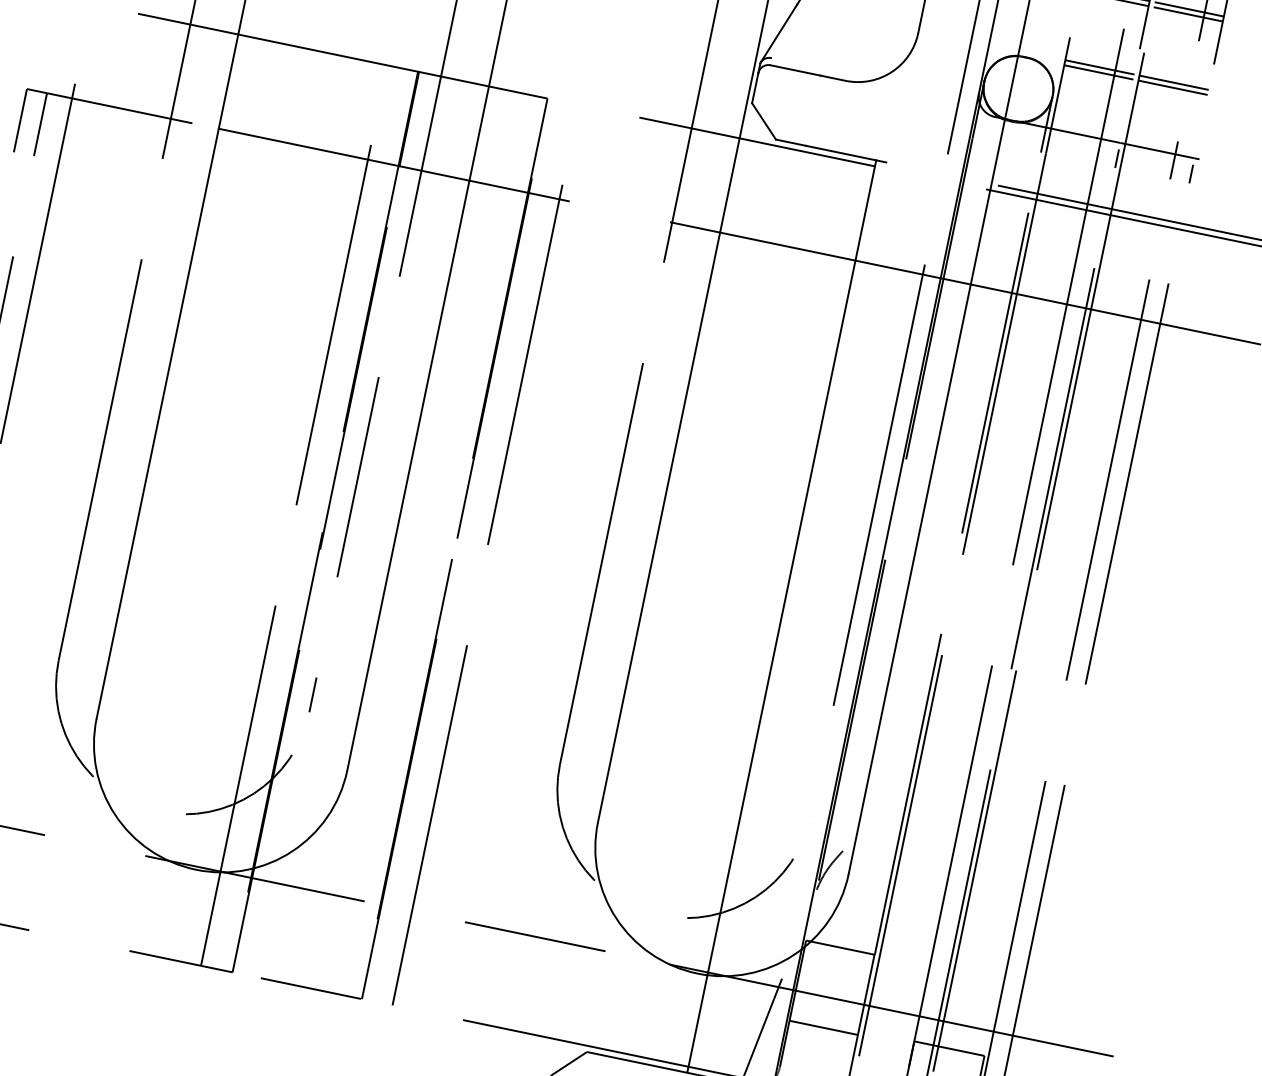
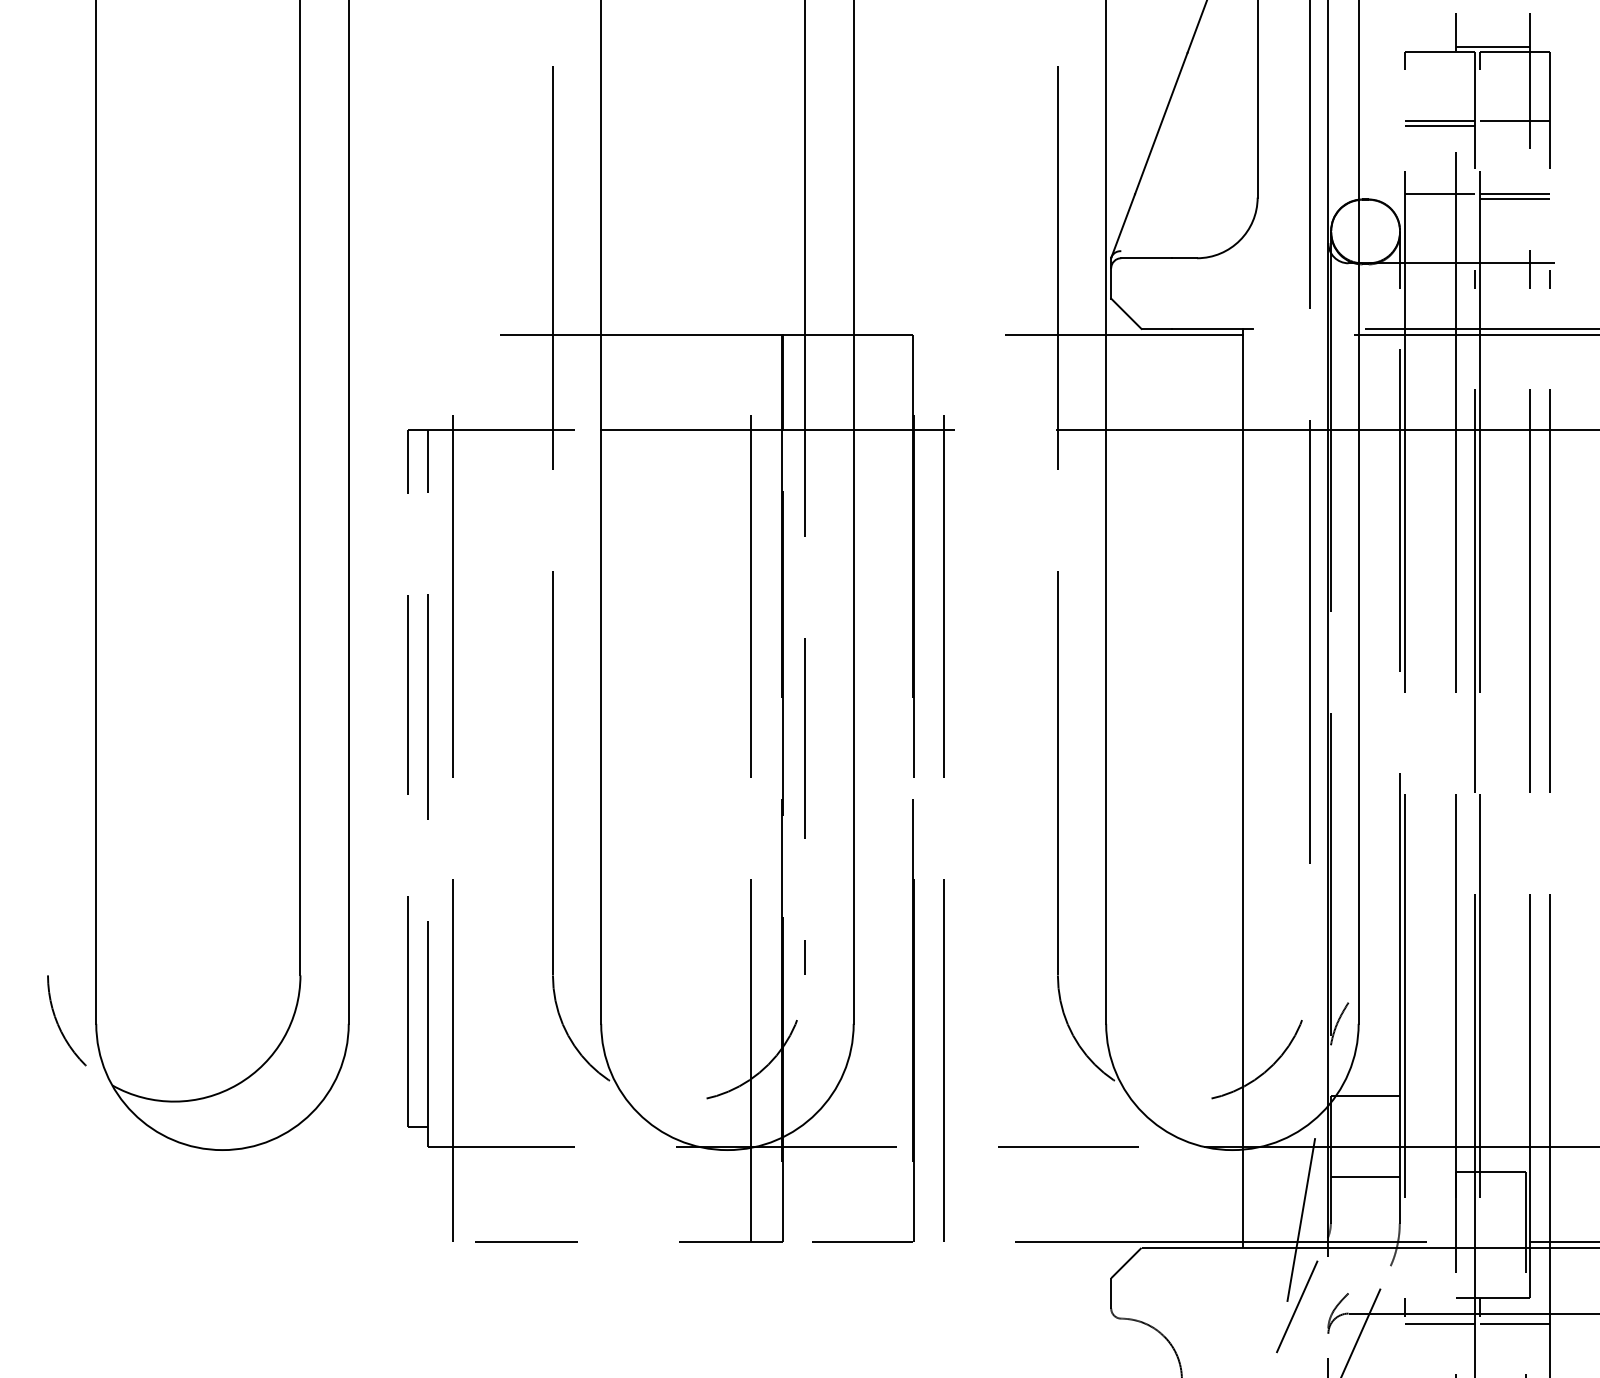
line: (1188, 14) -> (1514, 125), removed
line: (1098, 72) -> (1439, 199), removed

